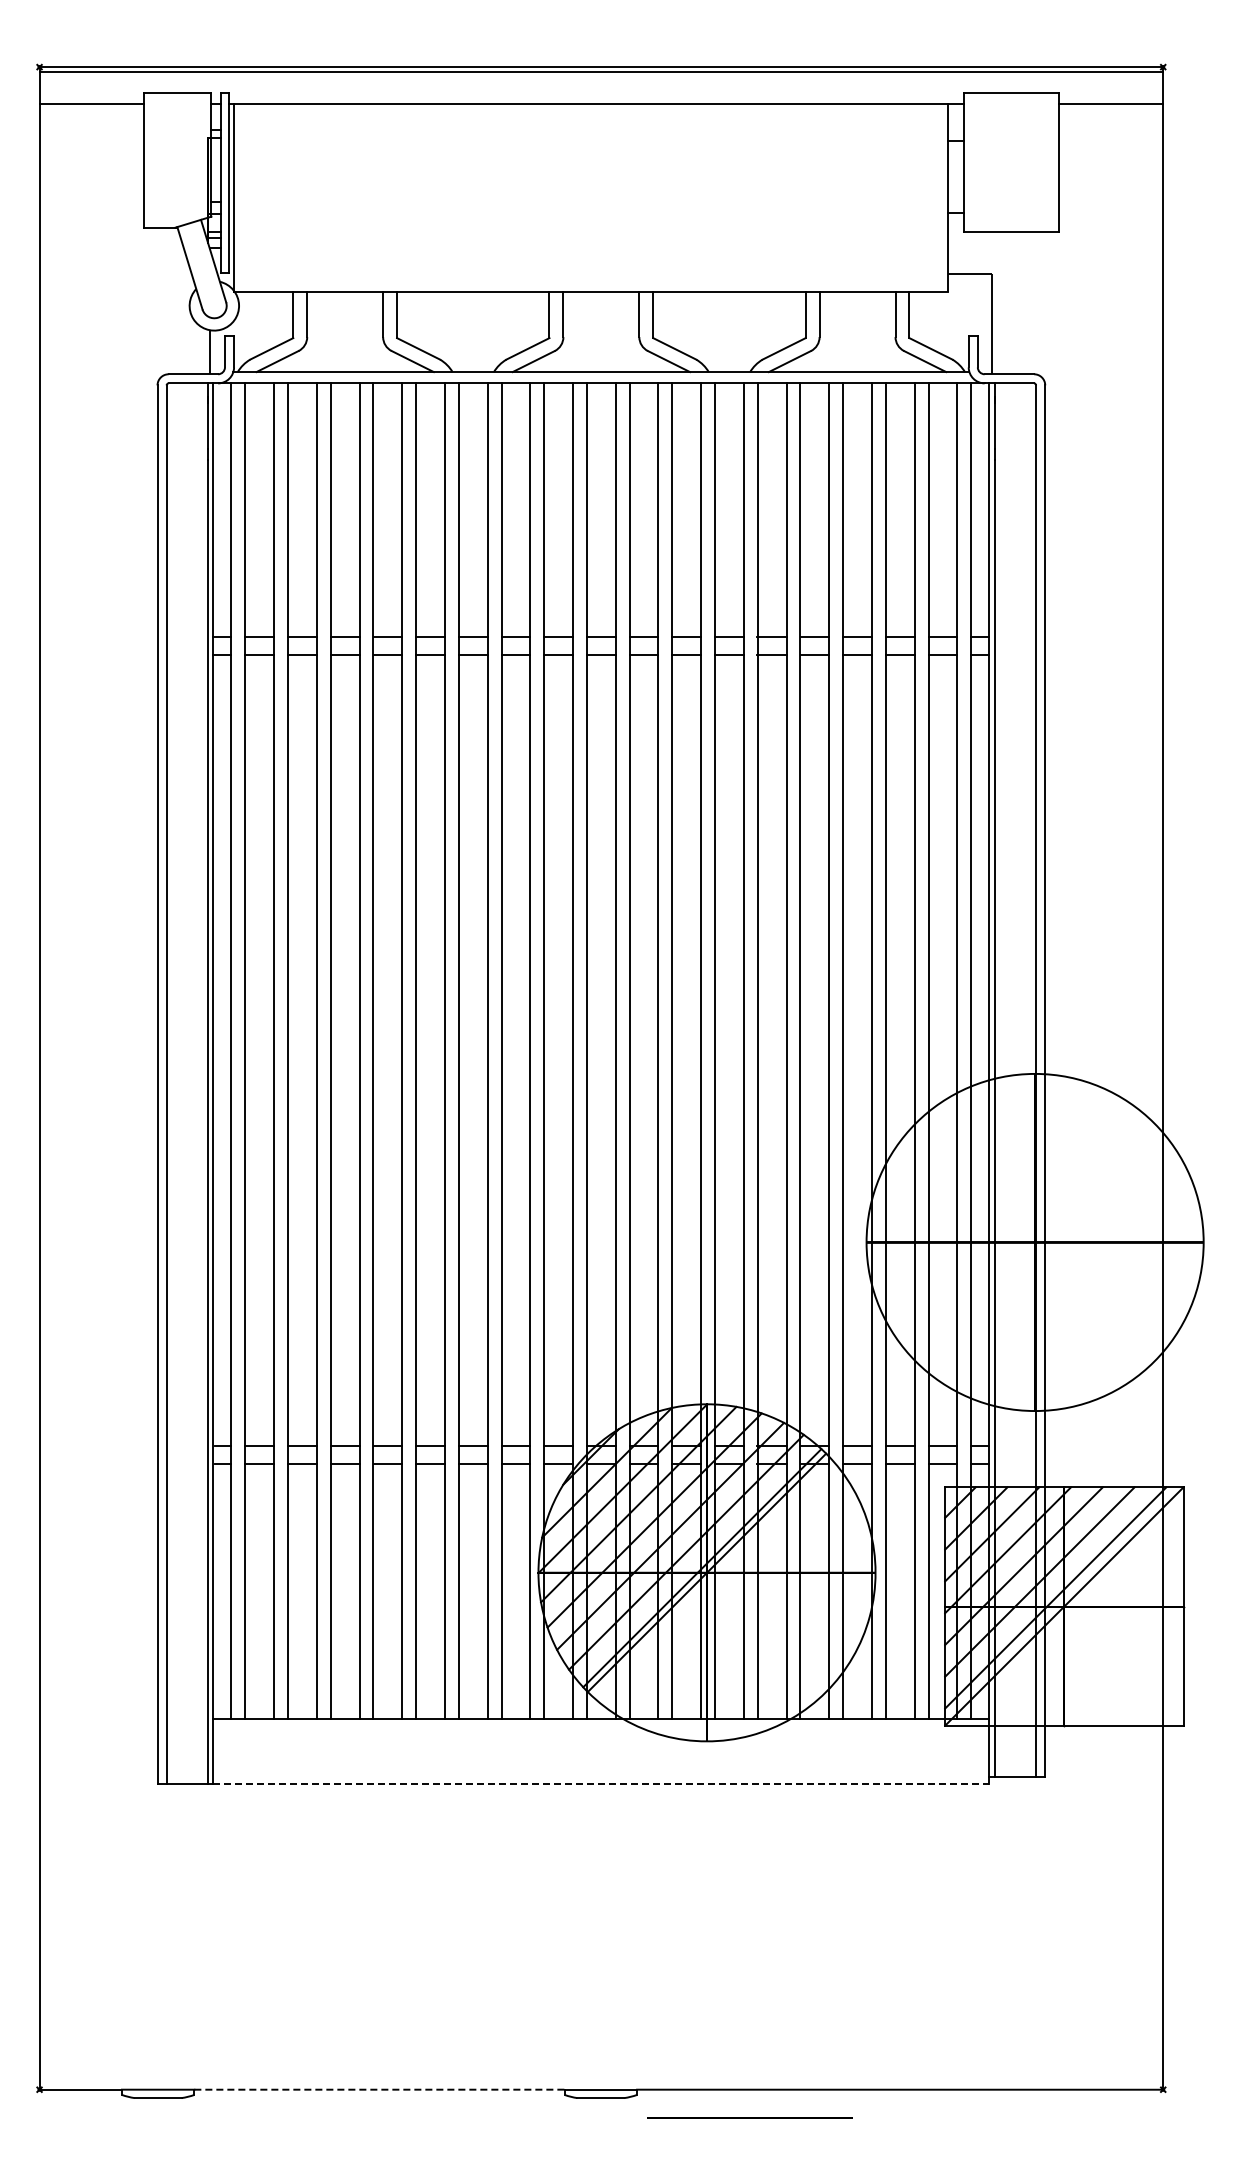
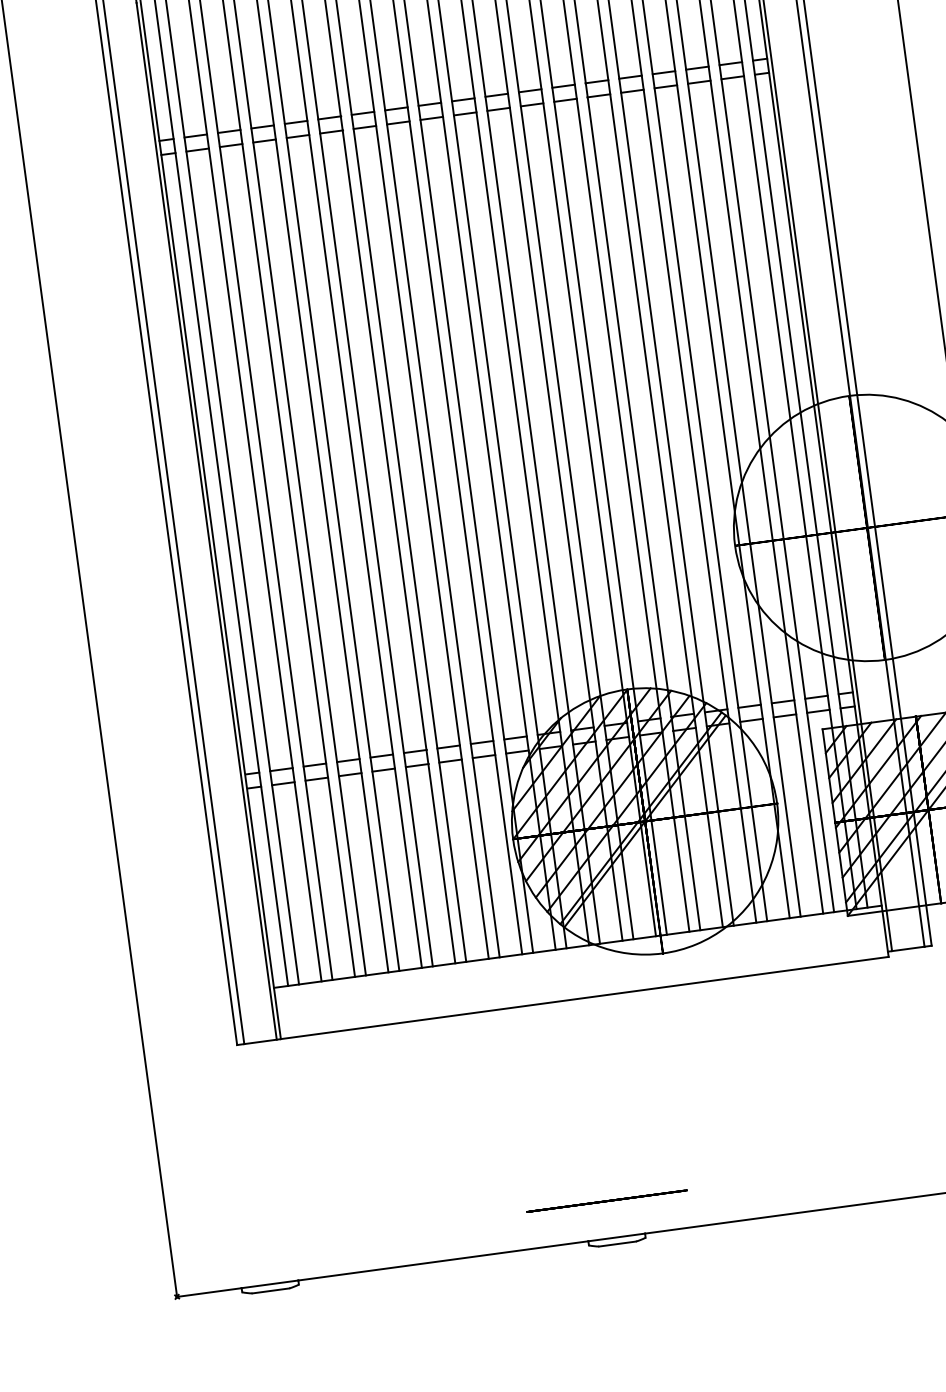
line: (601, 1784) -> (584, 998), dashed -> solid
line: (380, 2089) -> (444, 1260), dashed -> solid
line: (749, 2117) -> (606, 1201), moved

